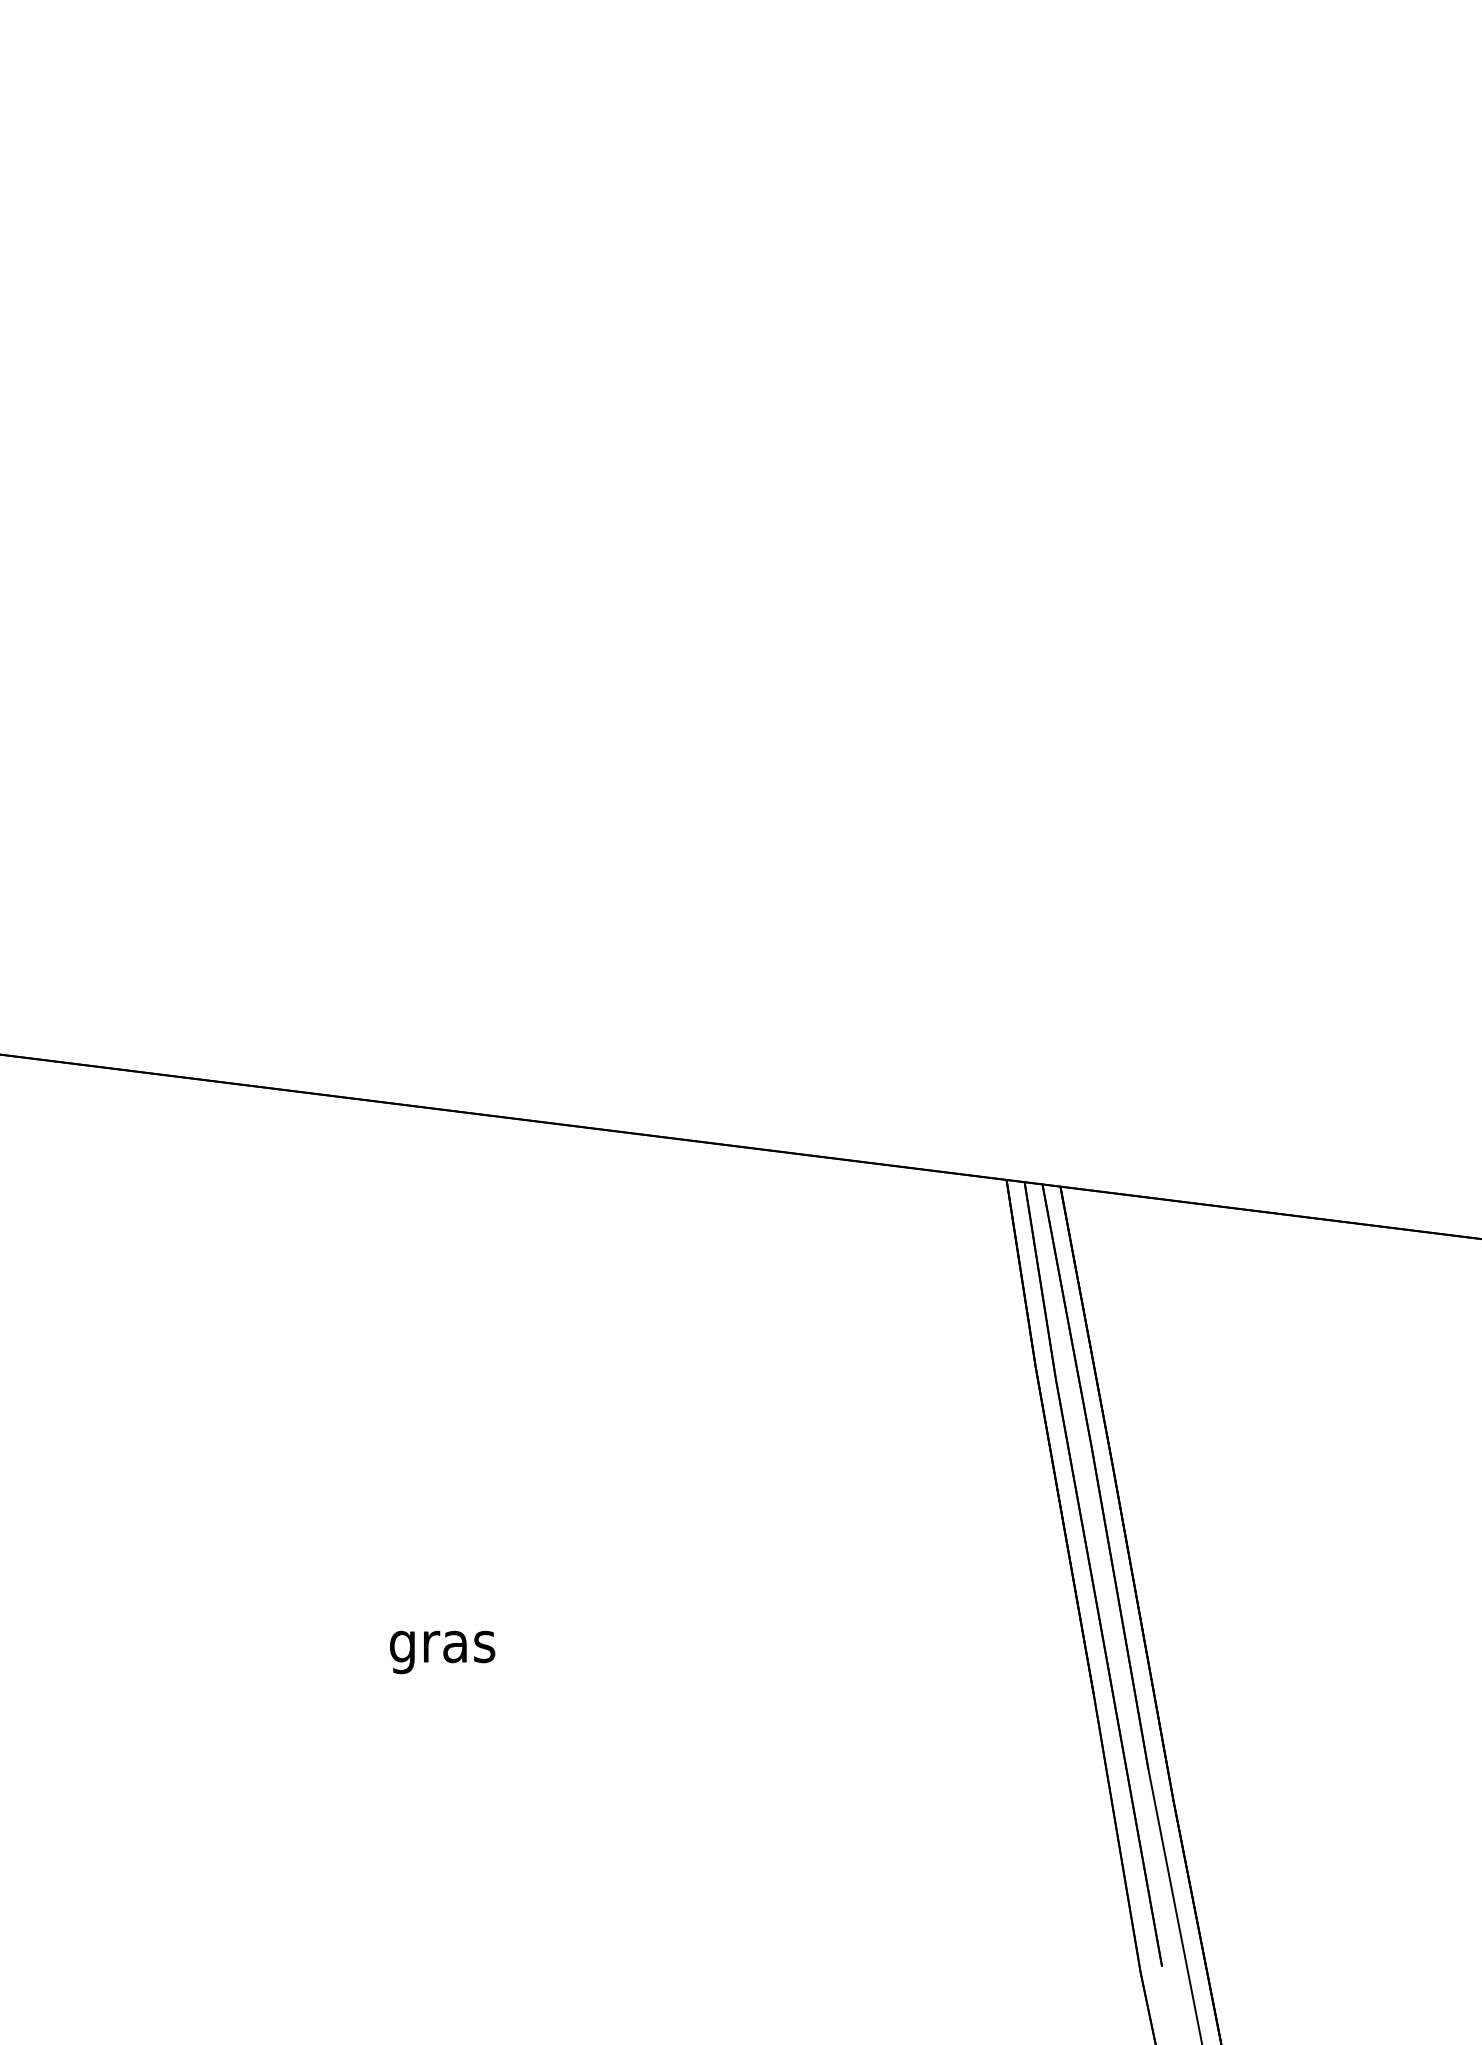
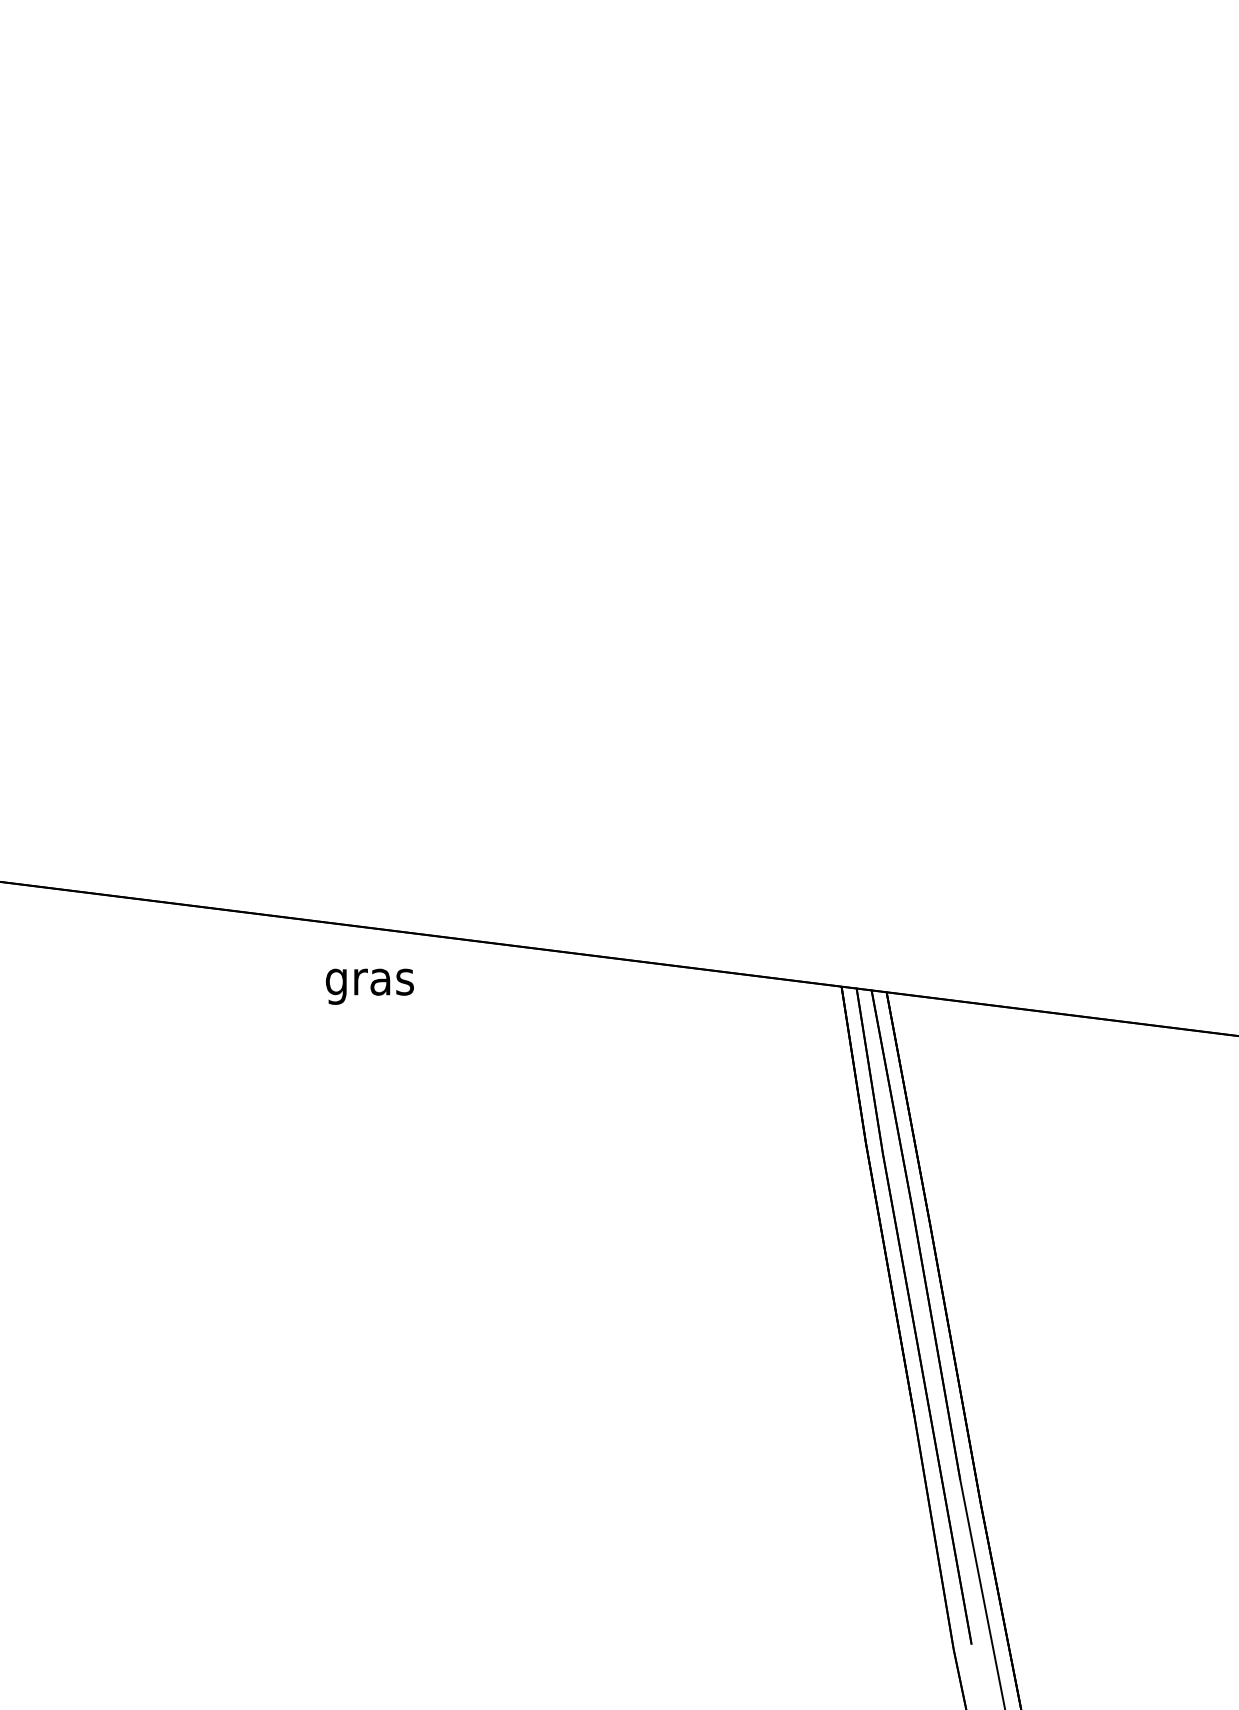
text: (442, 1652) -> (369, 986), moved

